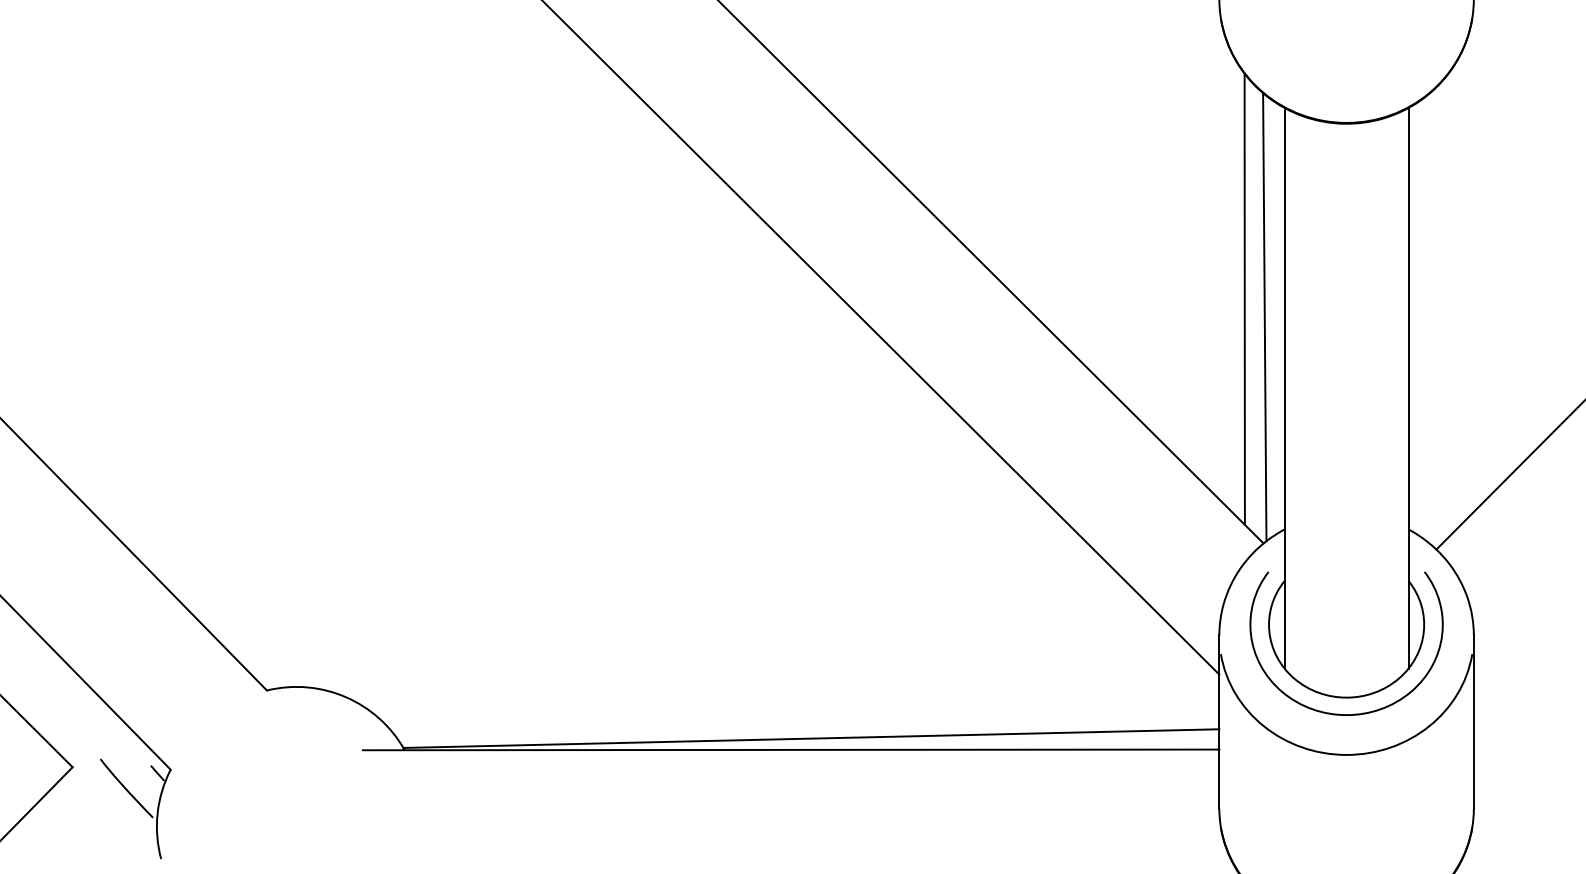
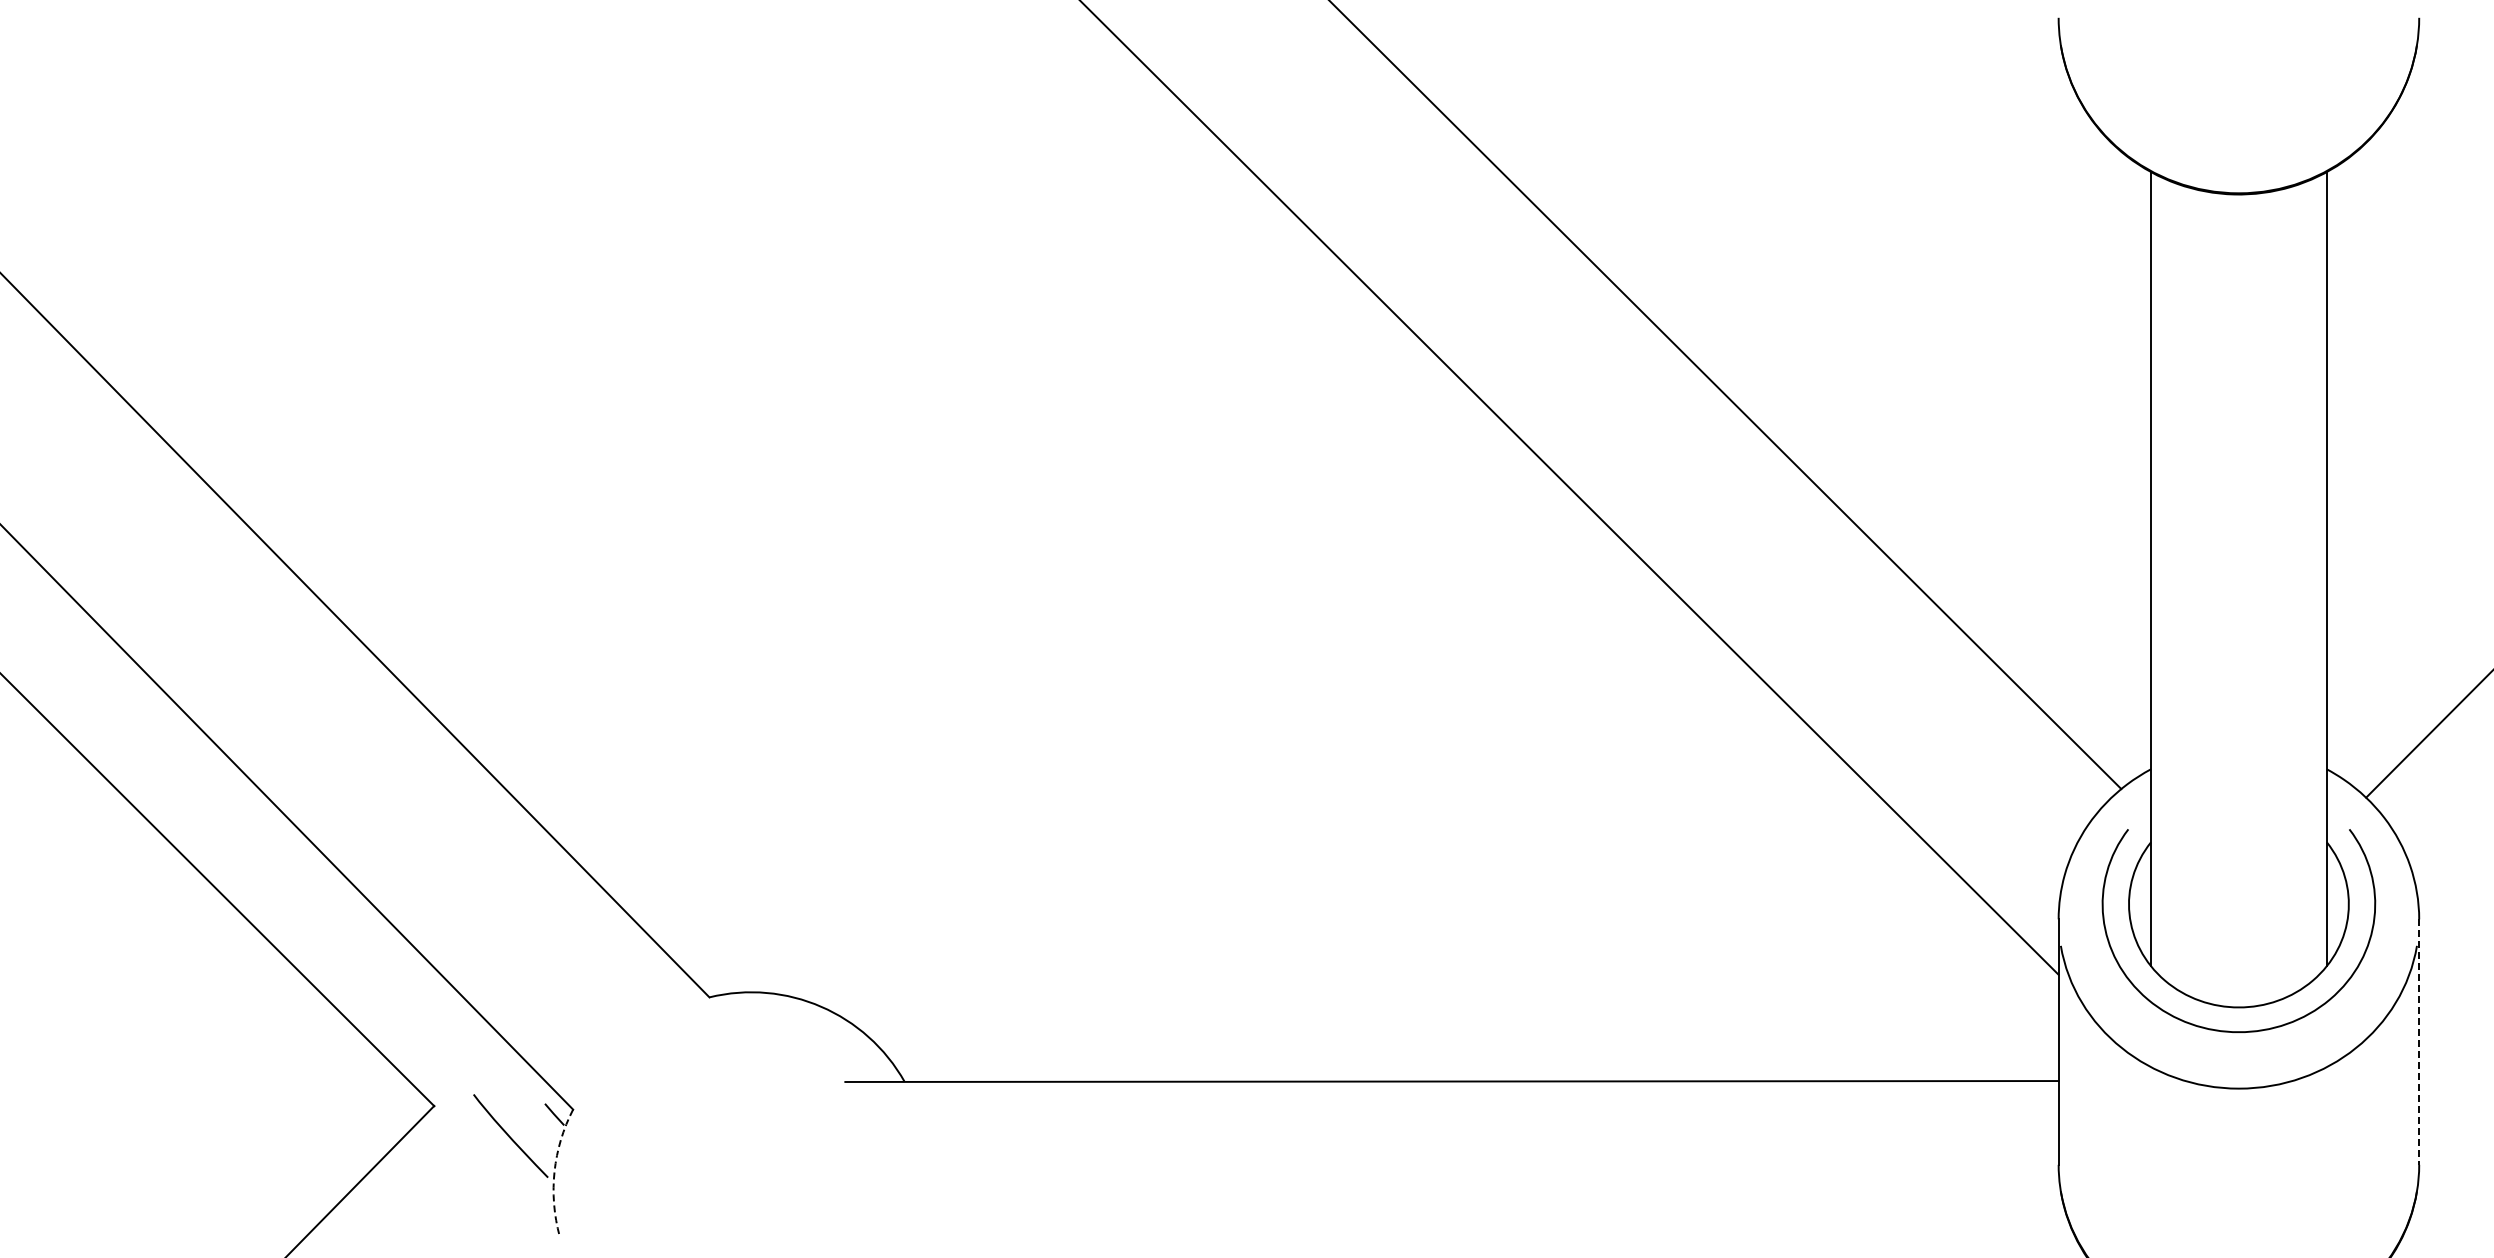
line: (1244, 298) -> (2094, 442), removed
line: (1264, 317) -> (2122, 468), removed
line: (1474, 722) -> (2419, 1042), solid -> dashed
line: (811, 738) -> (1480, 1065), removed
arc: (157, 813) -> (554, 1171), solid -> dashed

